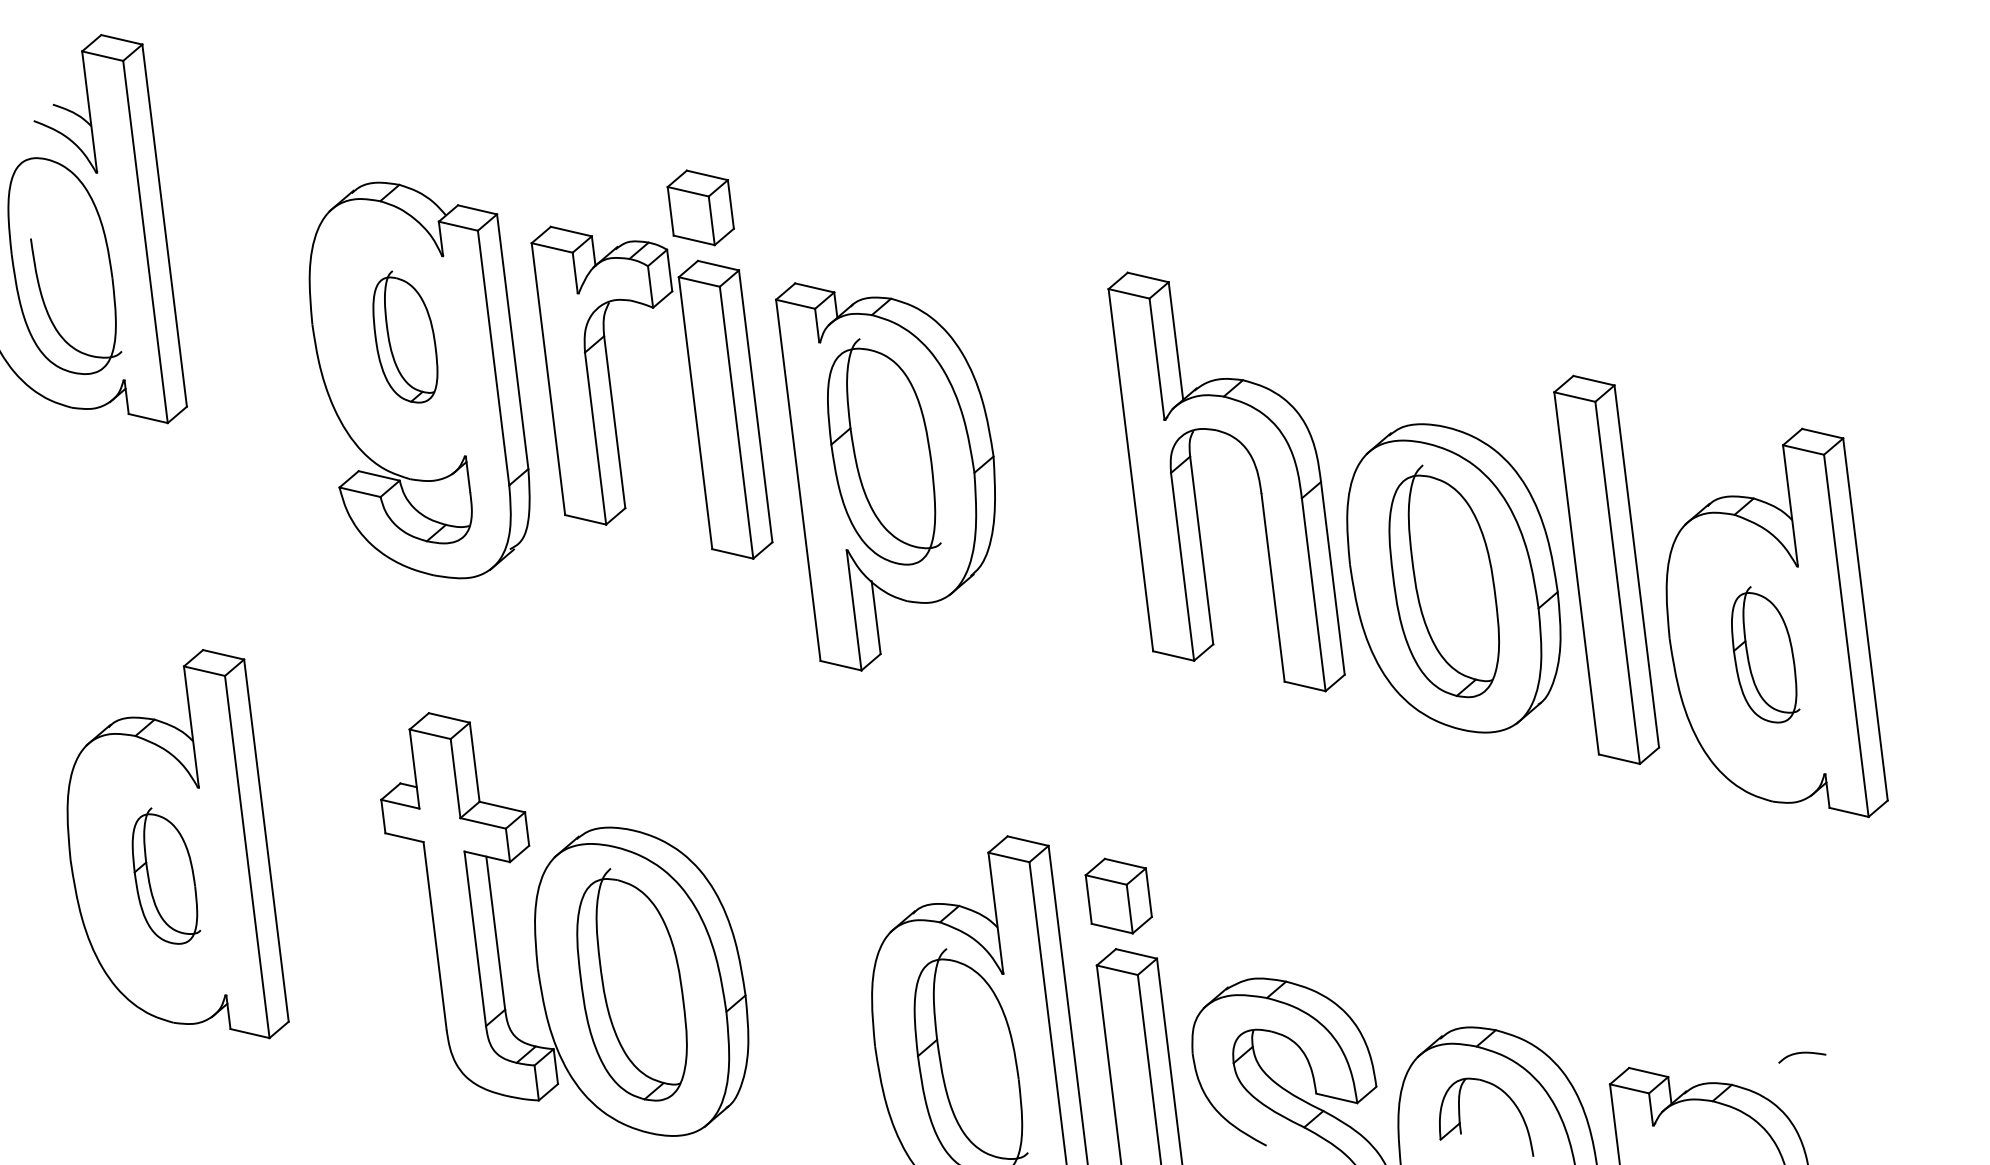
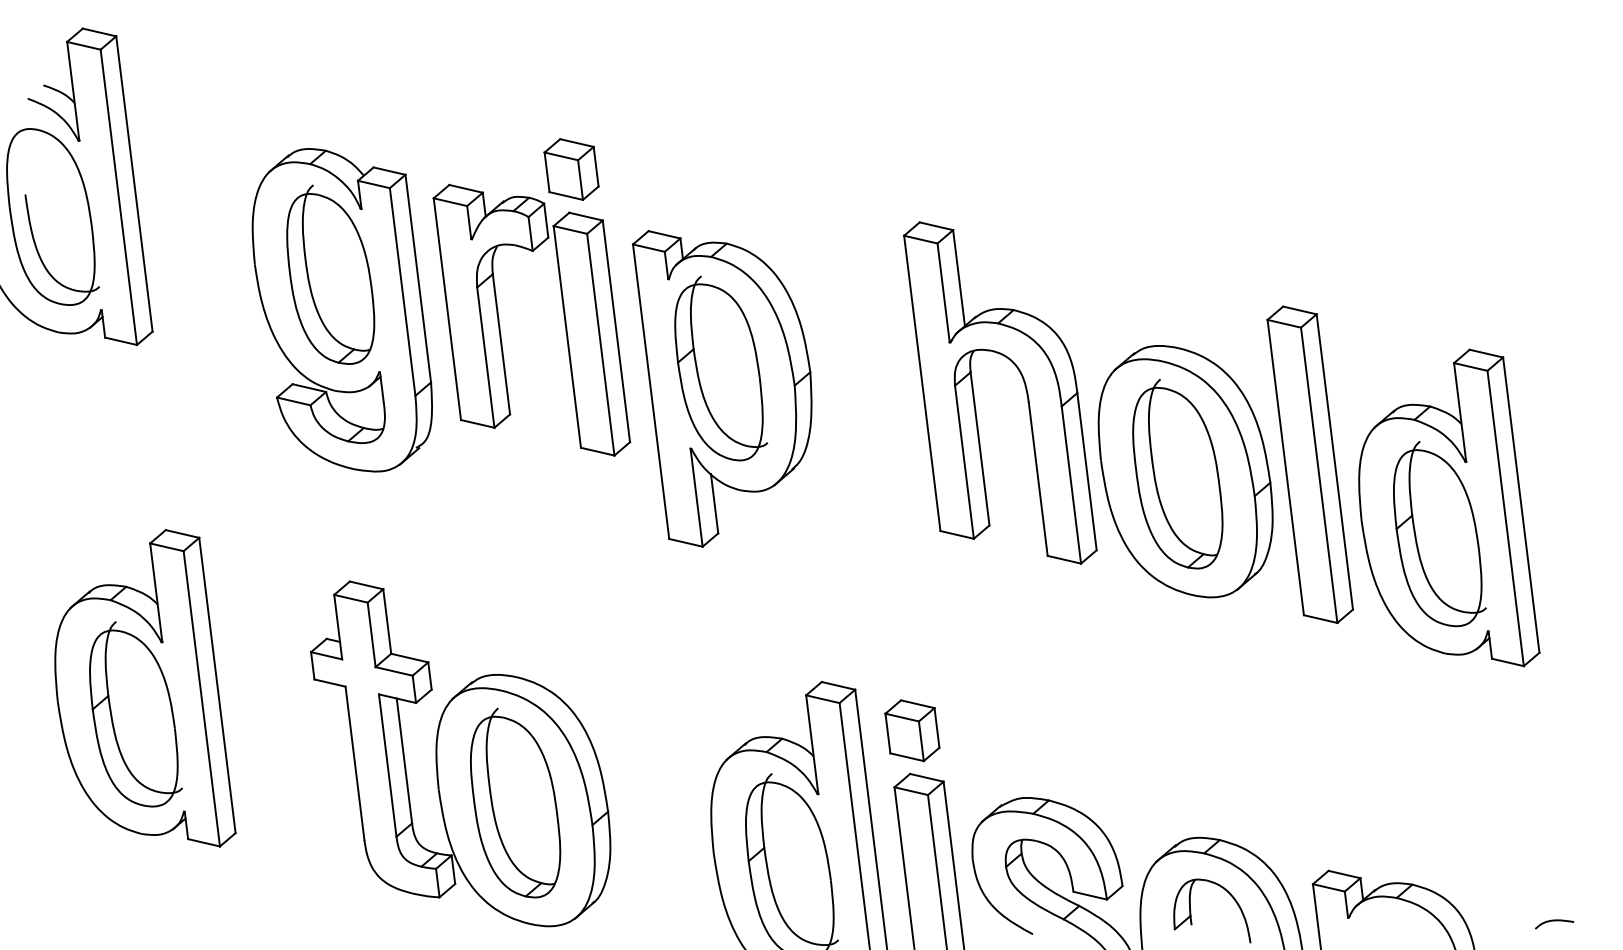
part: (405, 336) -> (330, 274), size x1.67
part: (1765, 654) -> (1439, 533), size x1.67
part: (166, 875) -> (135, 713), size x1.67
curve: (1802, 1053) -> (1554, 921), moved

